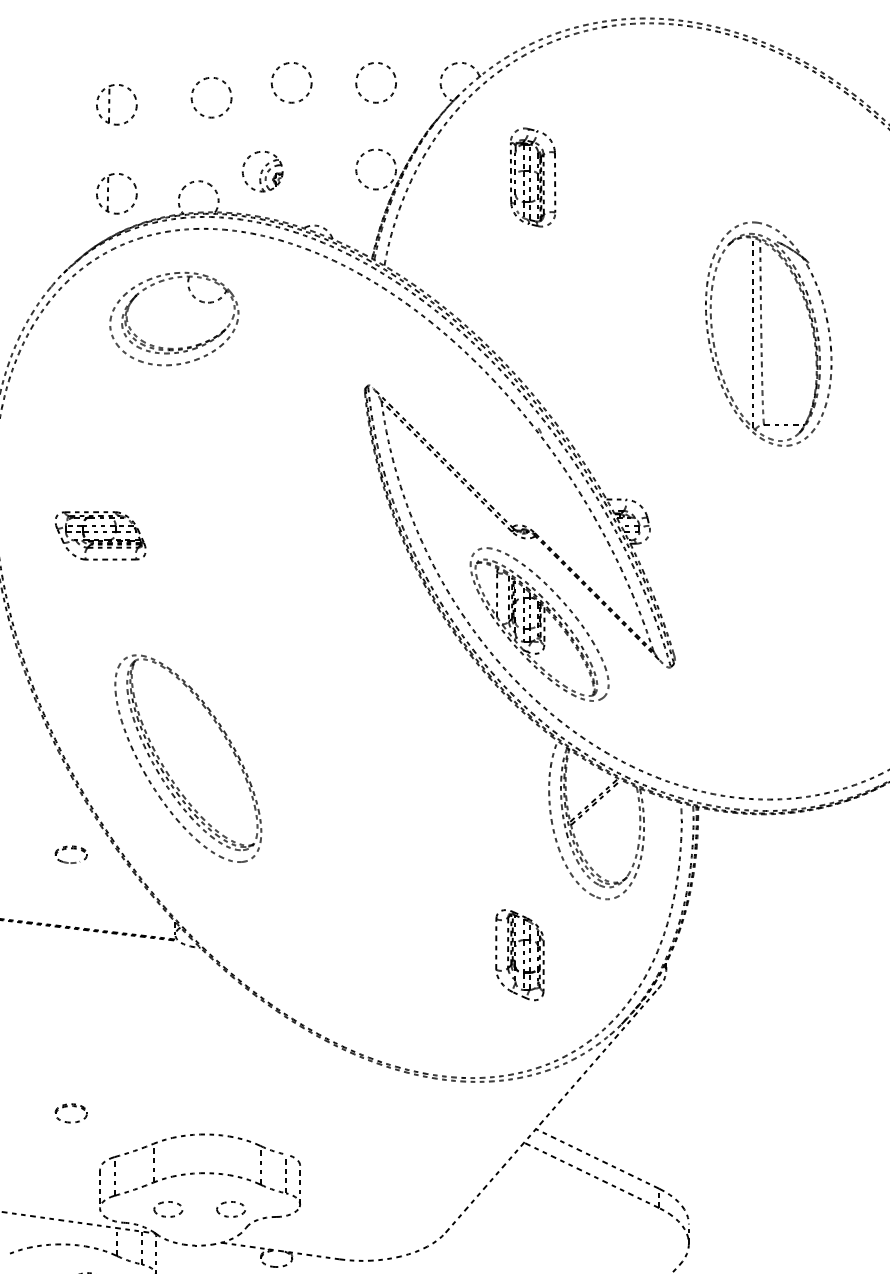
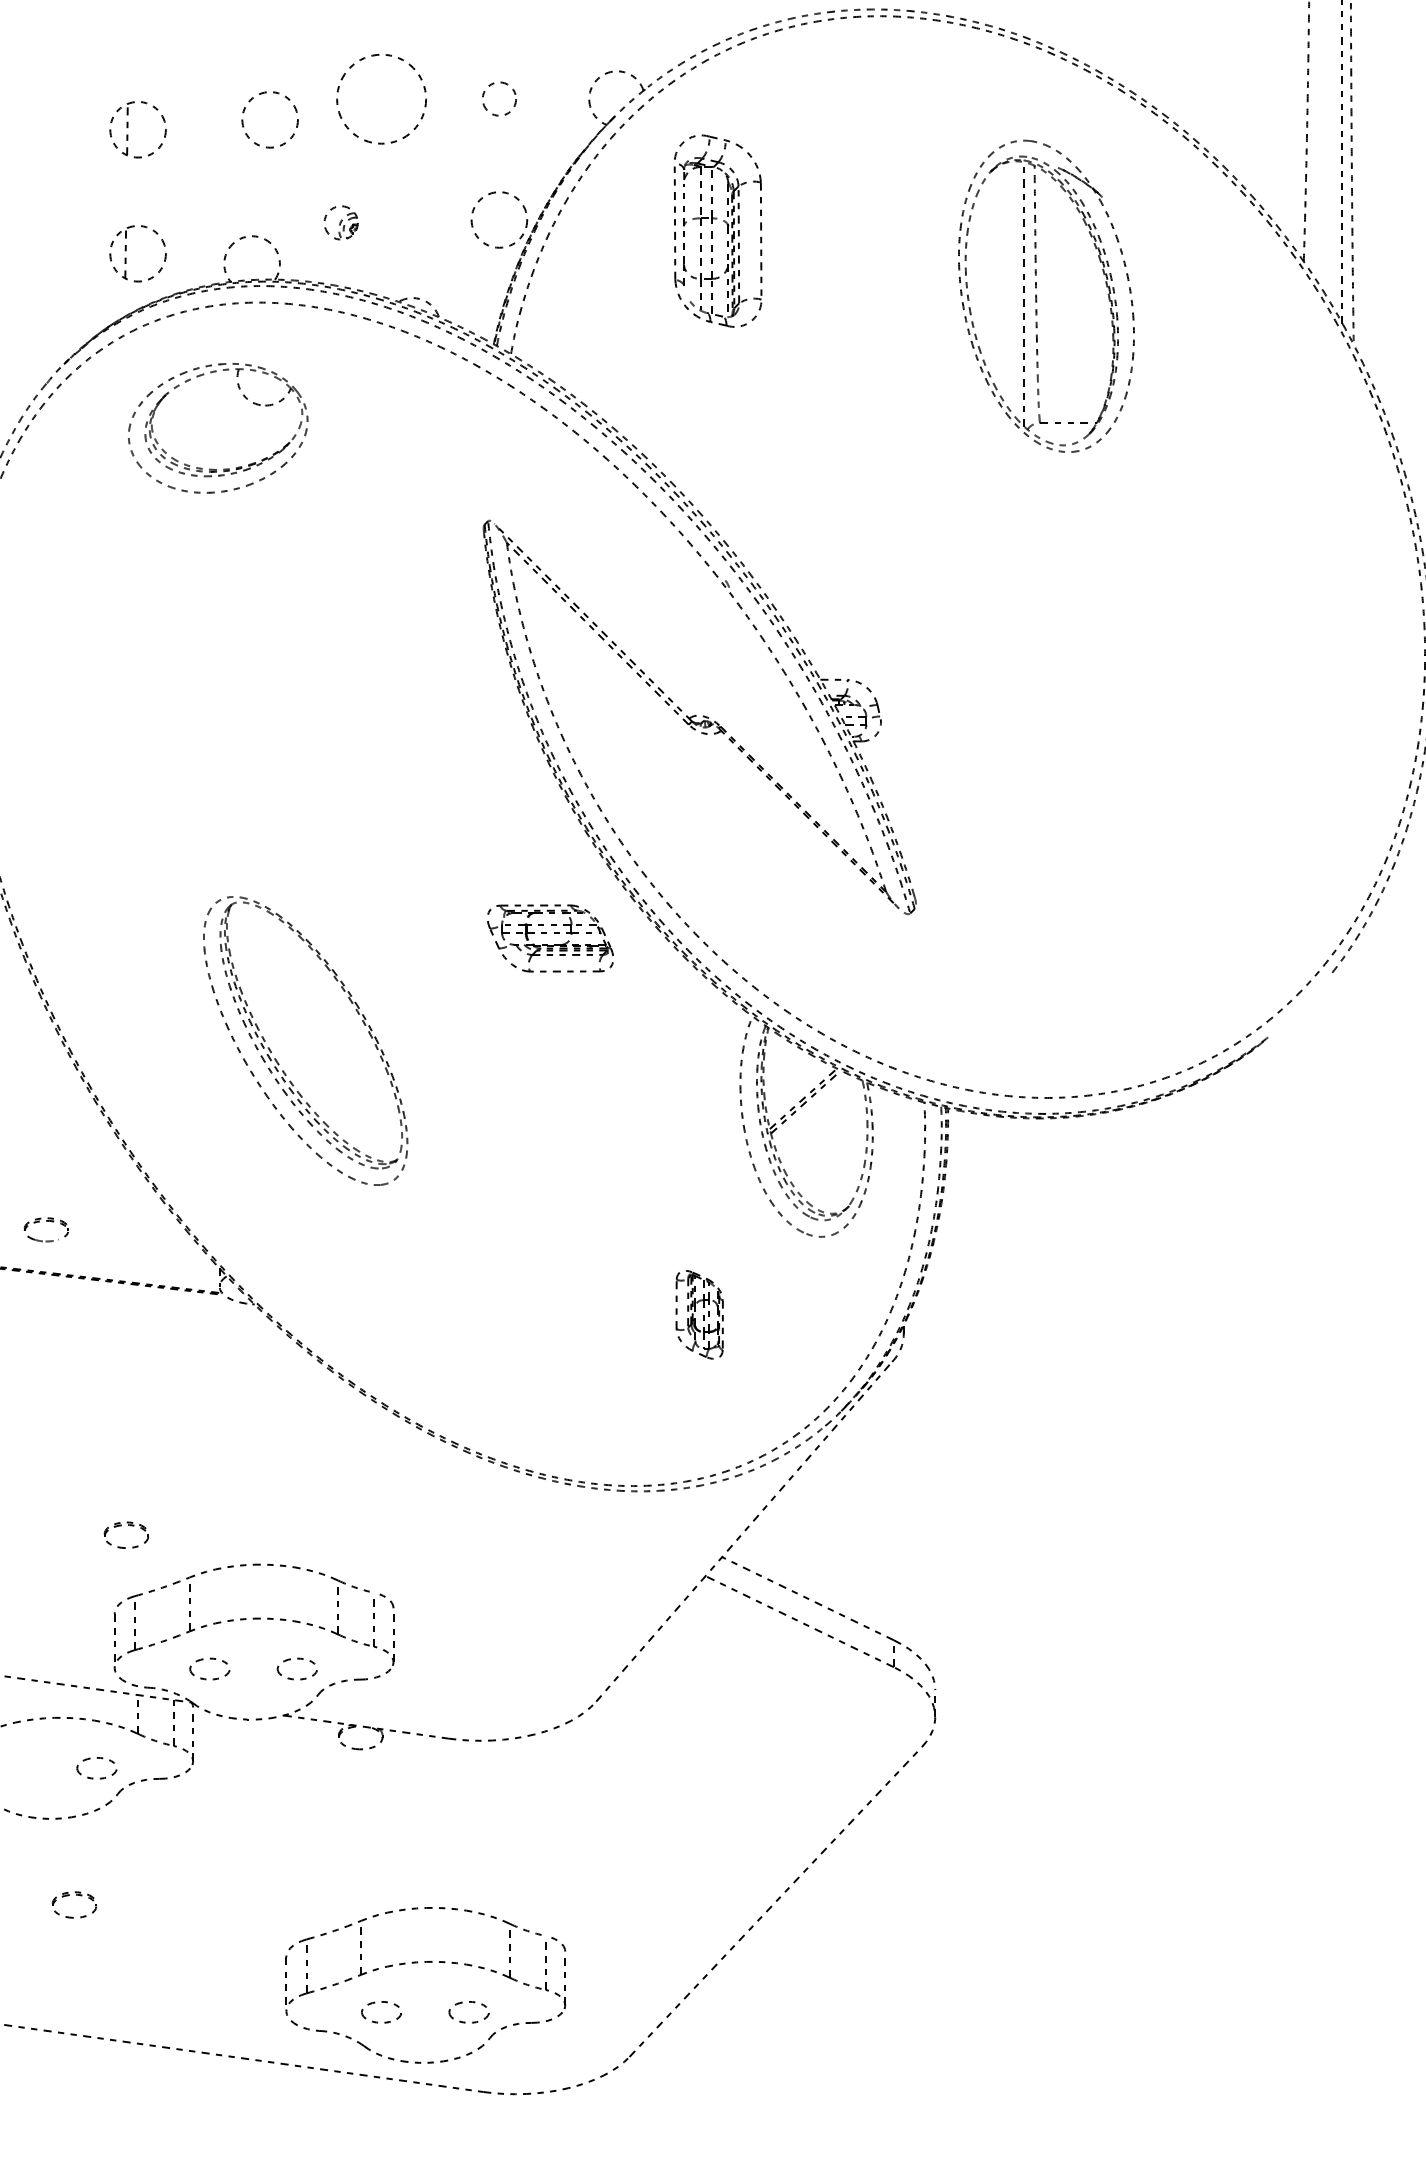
circle: (291, 82) -> (381, 98), size x1.6
circle: (376, 82) -> (499, 98), size x0.6
part: (262, 171) -> (340, 222), size x0.6
part: (532, 177) -> (717, 230), size x1.4
part: (762, 334) -> (1037, 296), moved
part: (97, 532) -> (546, 933), moved
part: (539, 624) -> (727, 853), removed
part: (168, 772) -> (277, 1060), moved
part: (71, 848) -> (46, 1221), moved
part: (519, 954) -> (699, 1314), size x0.7
part: (74, 1107) -> (130, 1526), moved

